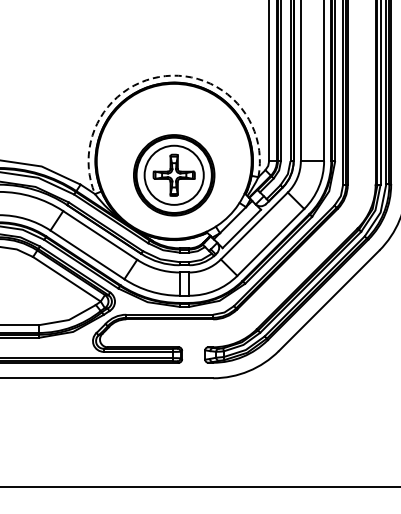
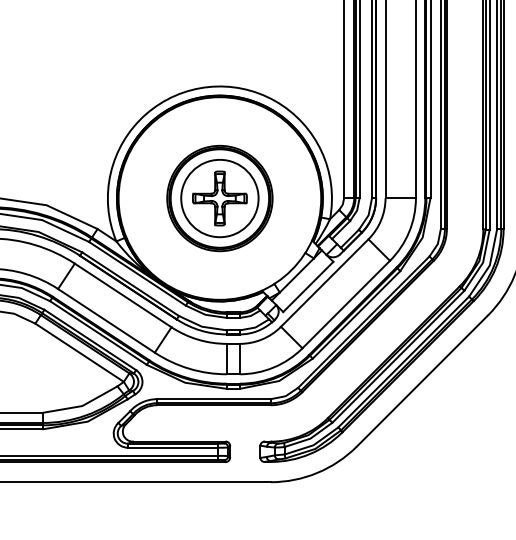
arc: (165, 76) -> (208, 87), dashed -> solid
part: (174, 175) -> (220, 198), moved

